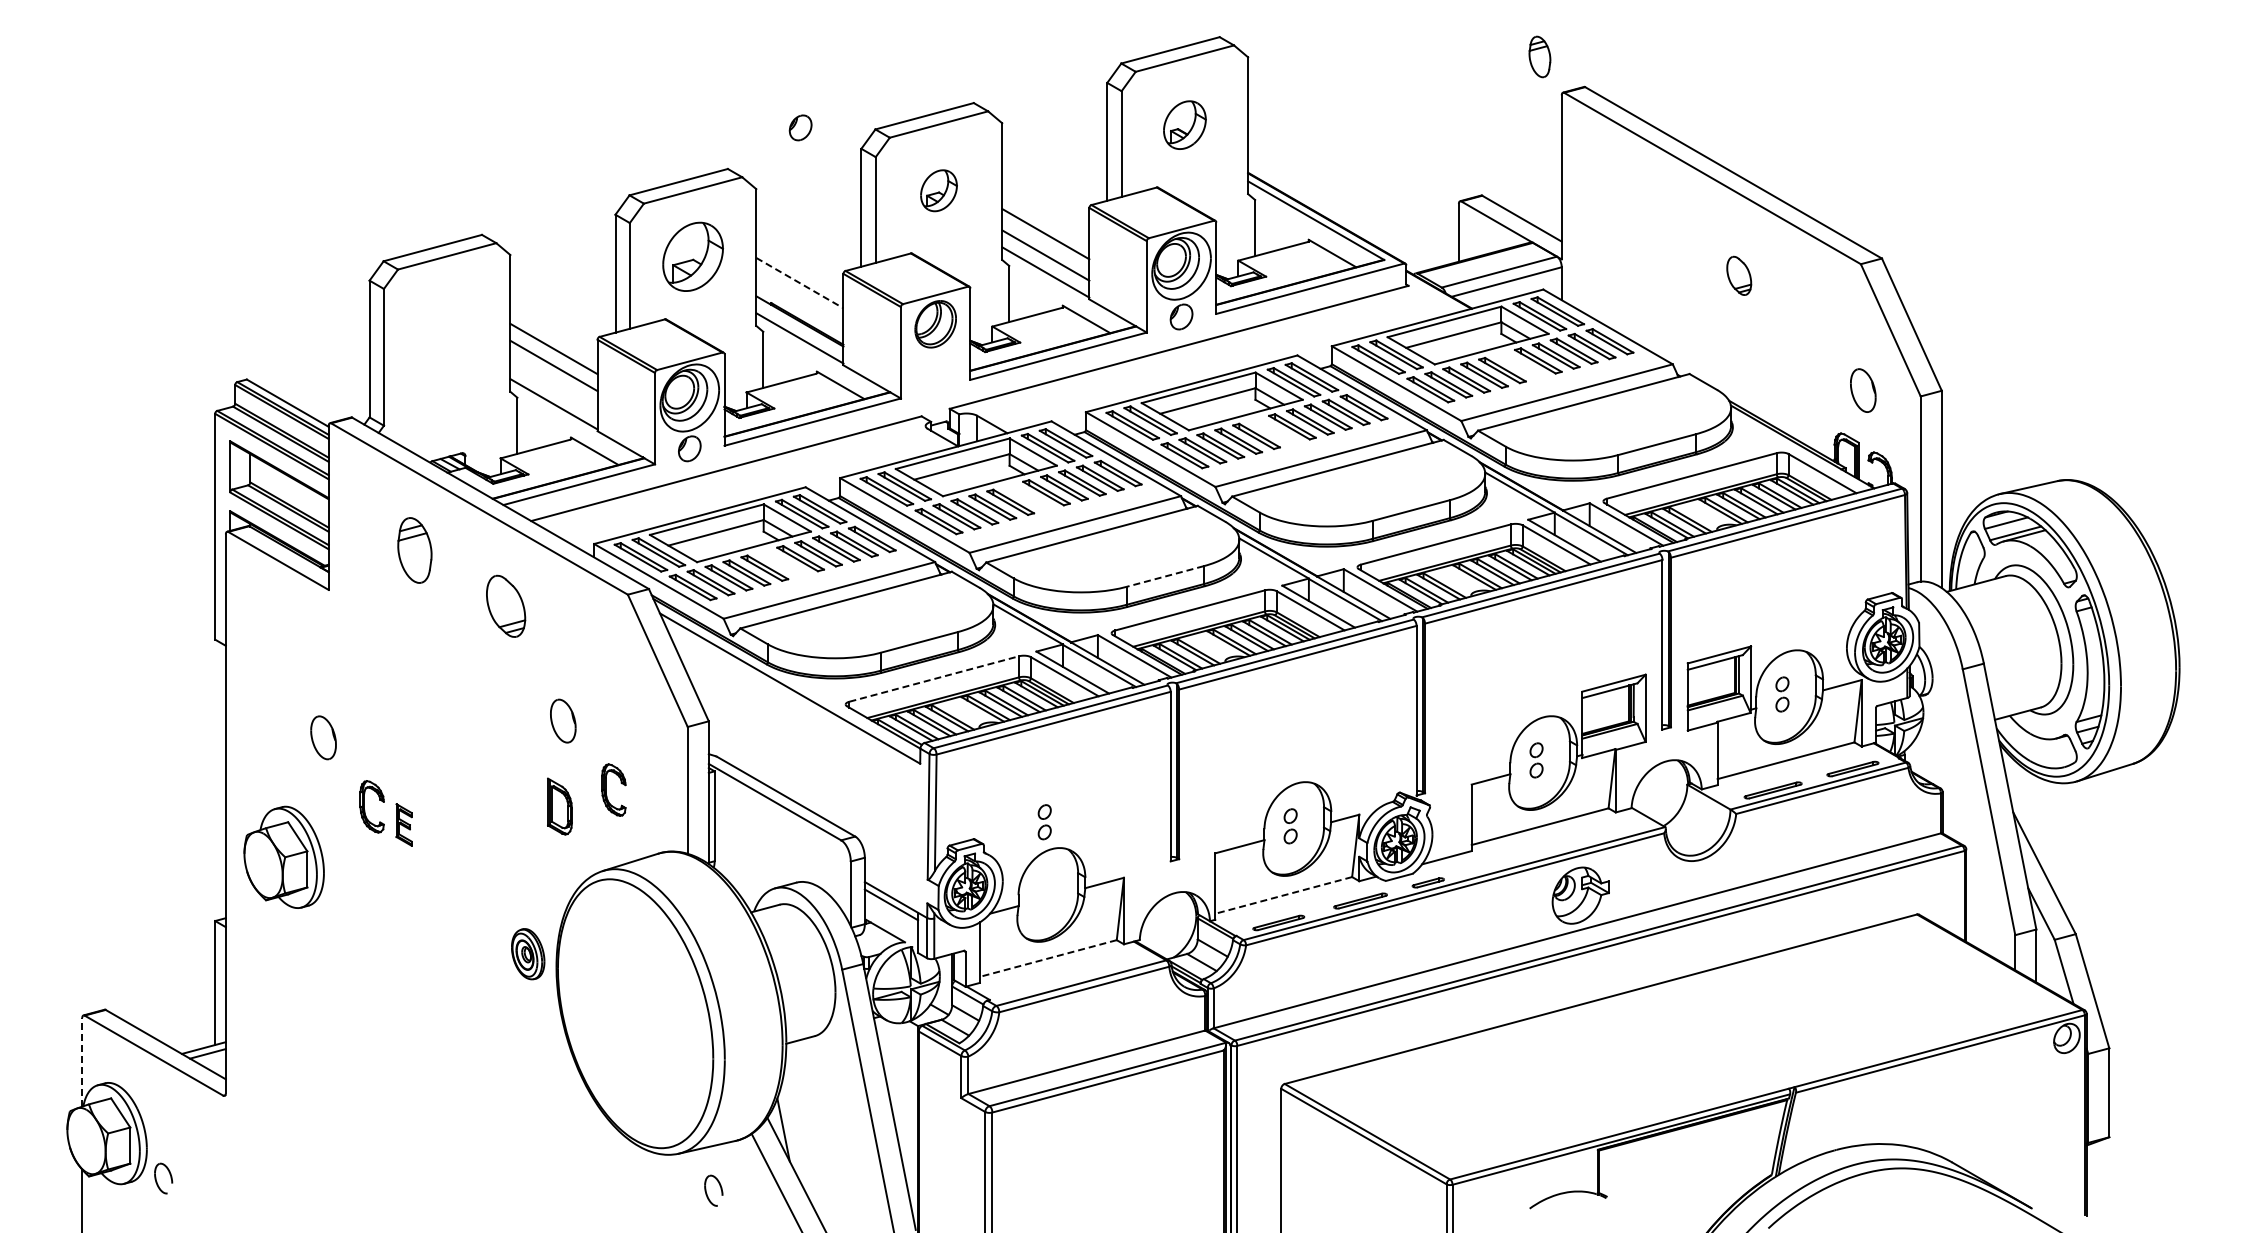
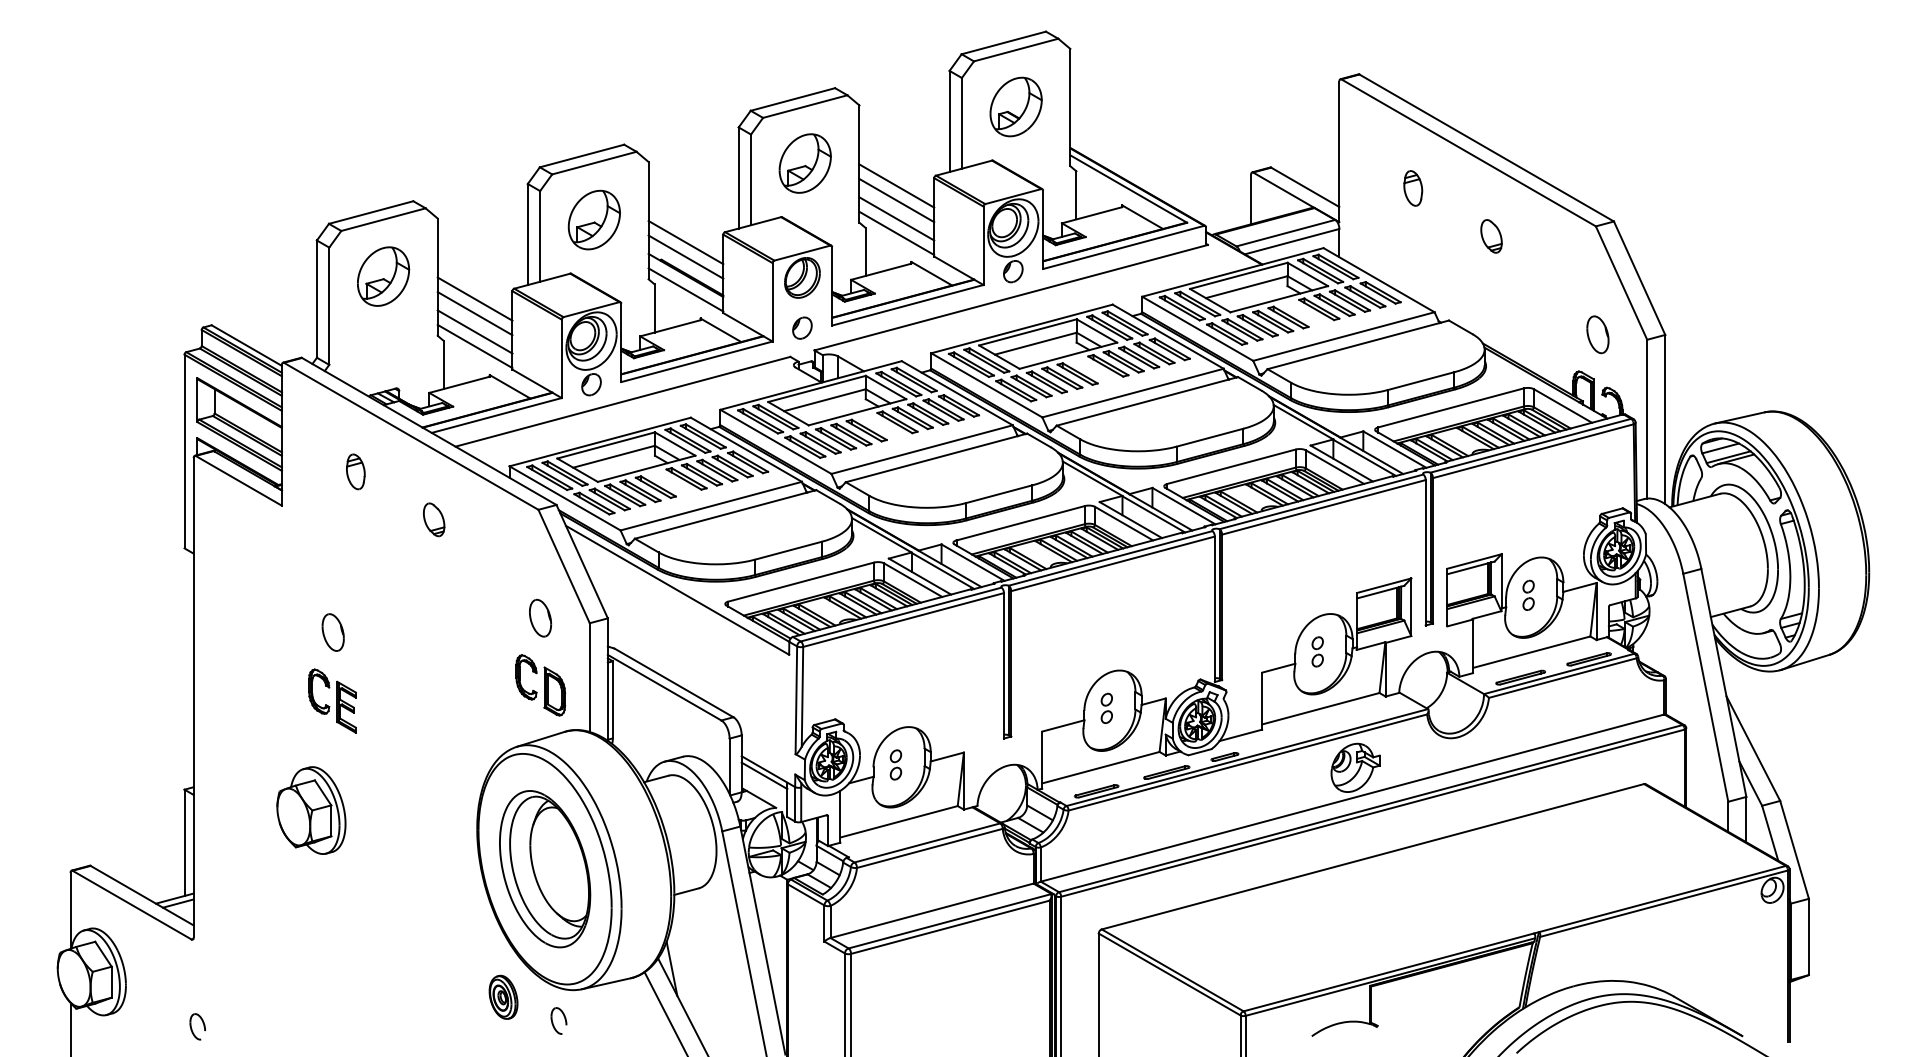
part: (1539, 56) -> (1412, 188), moved
part: (1184, 125) -> (1015, 107), size x1.43
part: (800, 127) -> (802, 327), moved
part: (938, 190) -> (804, 163), size x1.67
line: (1045, 217) -> (896, 186), added
line: (800, 283) -> (686, 242), dashed -> solid
line: (799, 299) -> (685, 256), added
part: (447, 322) -> (383, 276), added
line: (553, 387) -> (474, 332), added
part: (414, 550) -> (355, 471), size x0.62
line: (1164, 576) -> (998, 494), dashed -> solid
part: (506, 606) -> (434, 519), size x0.62
line: (934, 679) -> (801, 582), dashed -> solid
part: (563, 720) -> (540, 617), moved
part: (323, 737) -> (333, 632), moved
part: (559, 806) -> (554, 691), moved
part: (1044, 822) -> (895, 765), moved
part: (403, 824) -> (346, 706), size x1.43
part: (283, 856) -> (310, 809), moved
line: (1283, 895) -> (1100, 767), dashed -> solid
part: (528, 954) -> (503, 997), moved
line: (1048, 958) -> (899, 821), dashed -> solid
part: (635, 1013) -> (544, 868), added
line: (82, 1061) -> (70, 910), dashed -> solid
part: (157, 1181) -> (192, 1029), moved
part: (707, 1193) -> (553, 1023), moved

